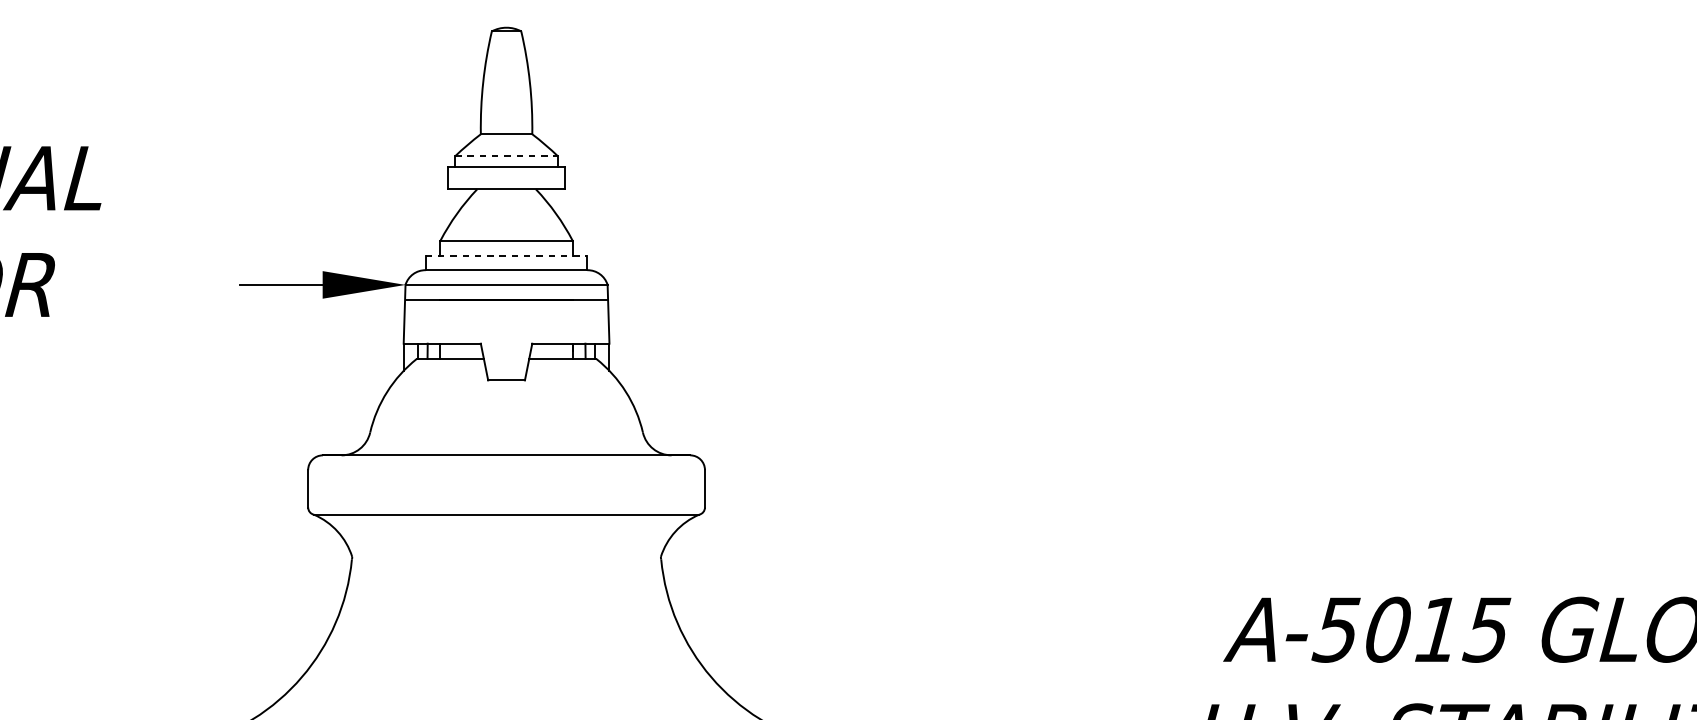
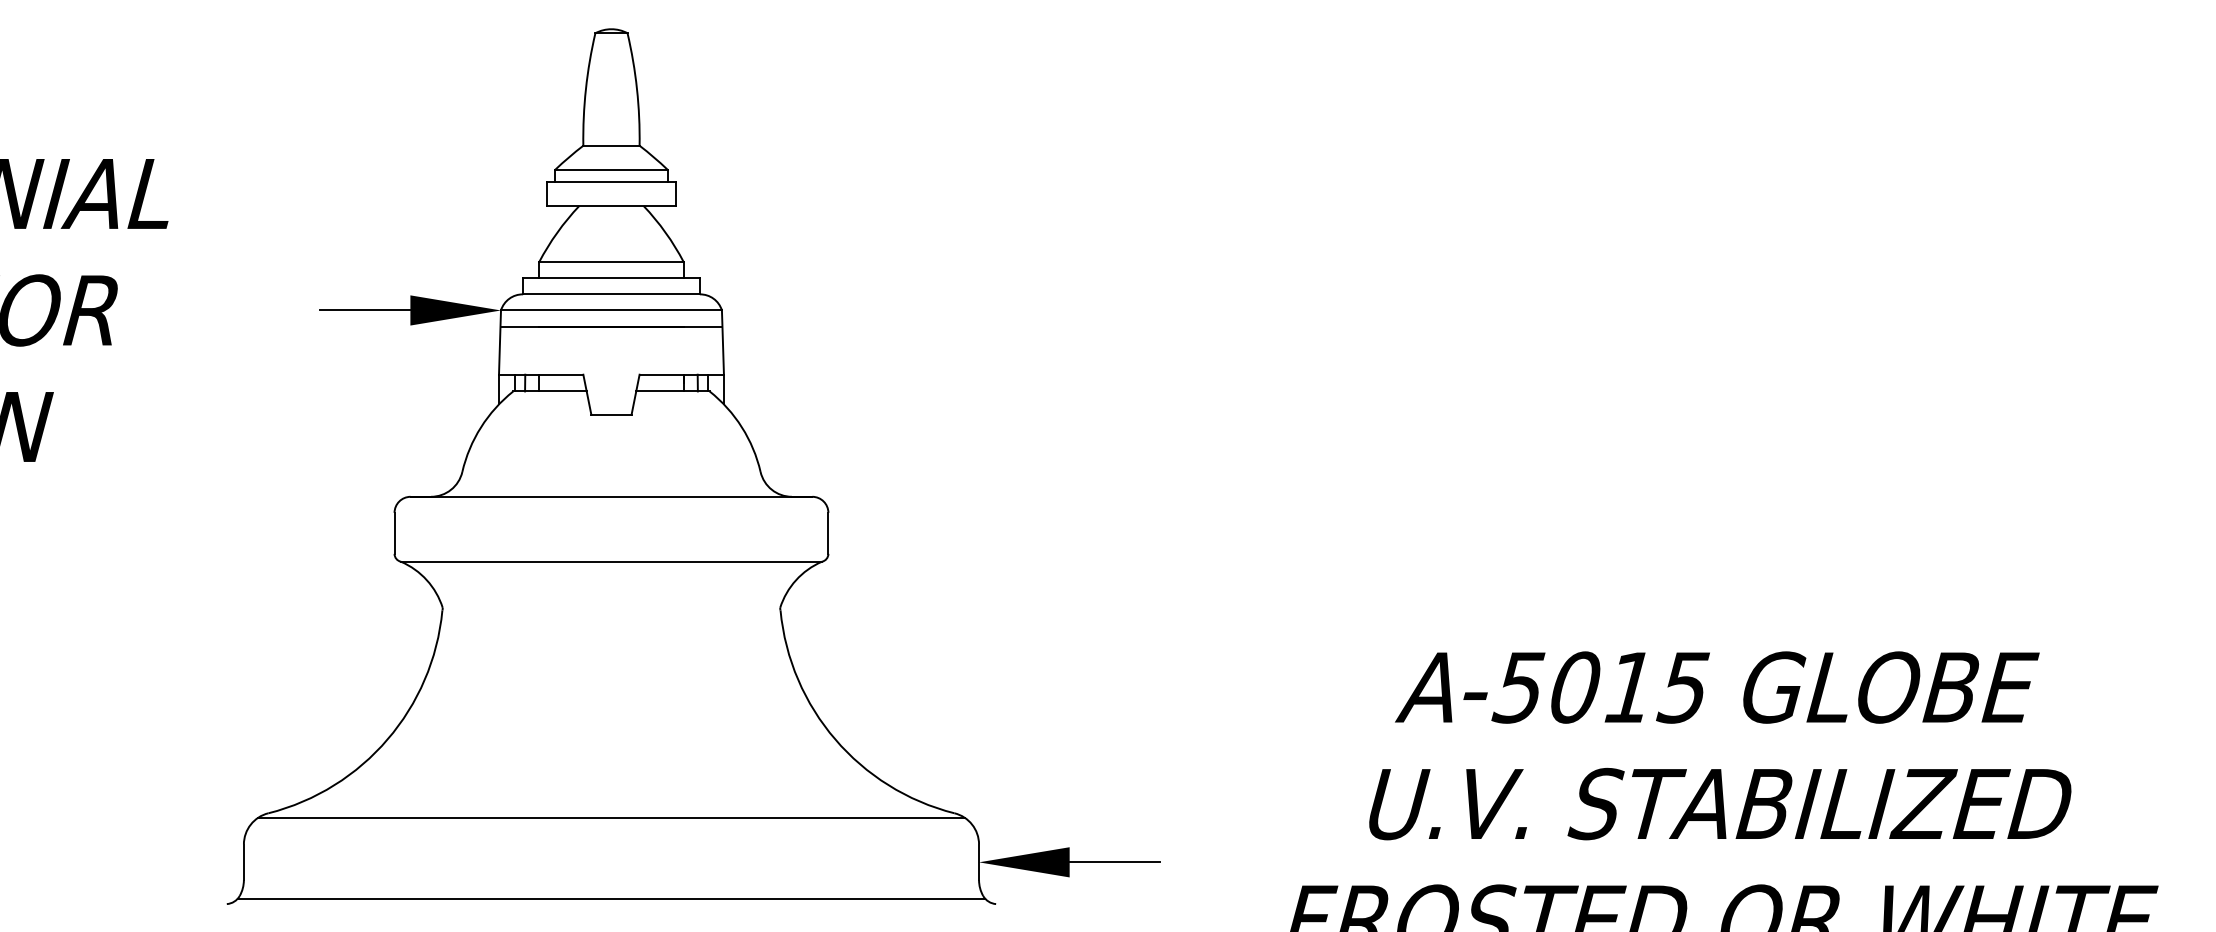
line: (506, 155) -> (611, 169), dashed -> solid
line: (506, 255) -> (611, 278), dashed -> solid

